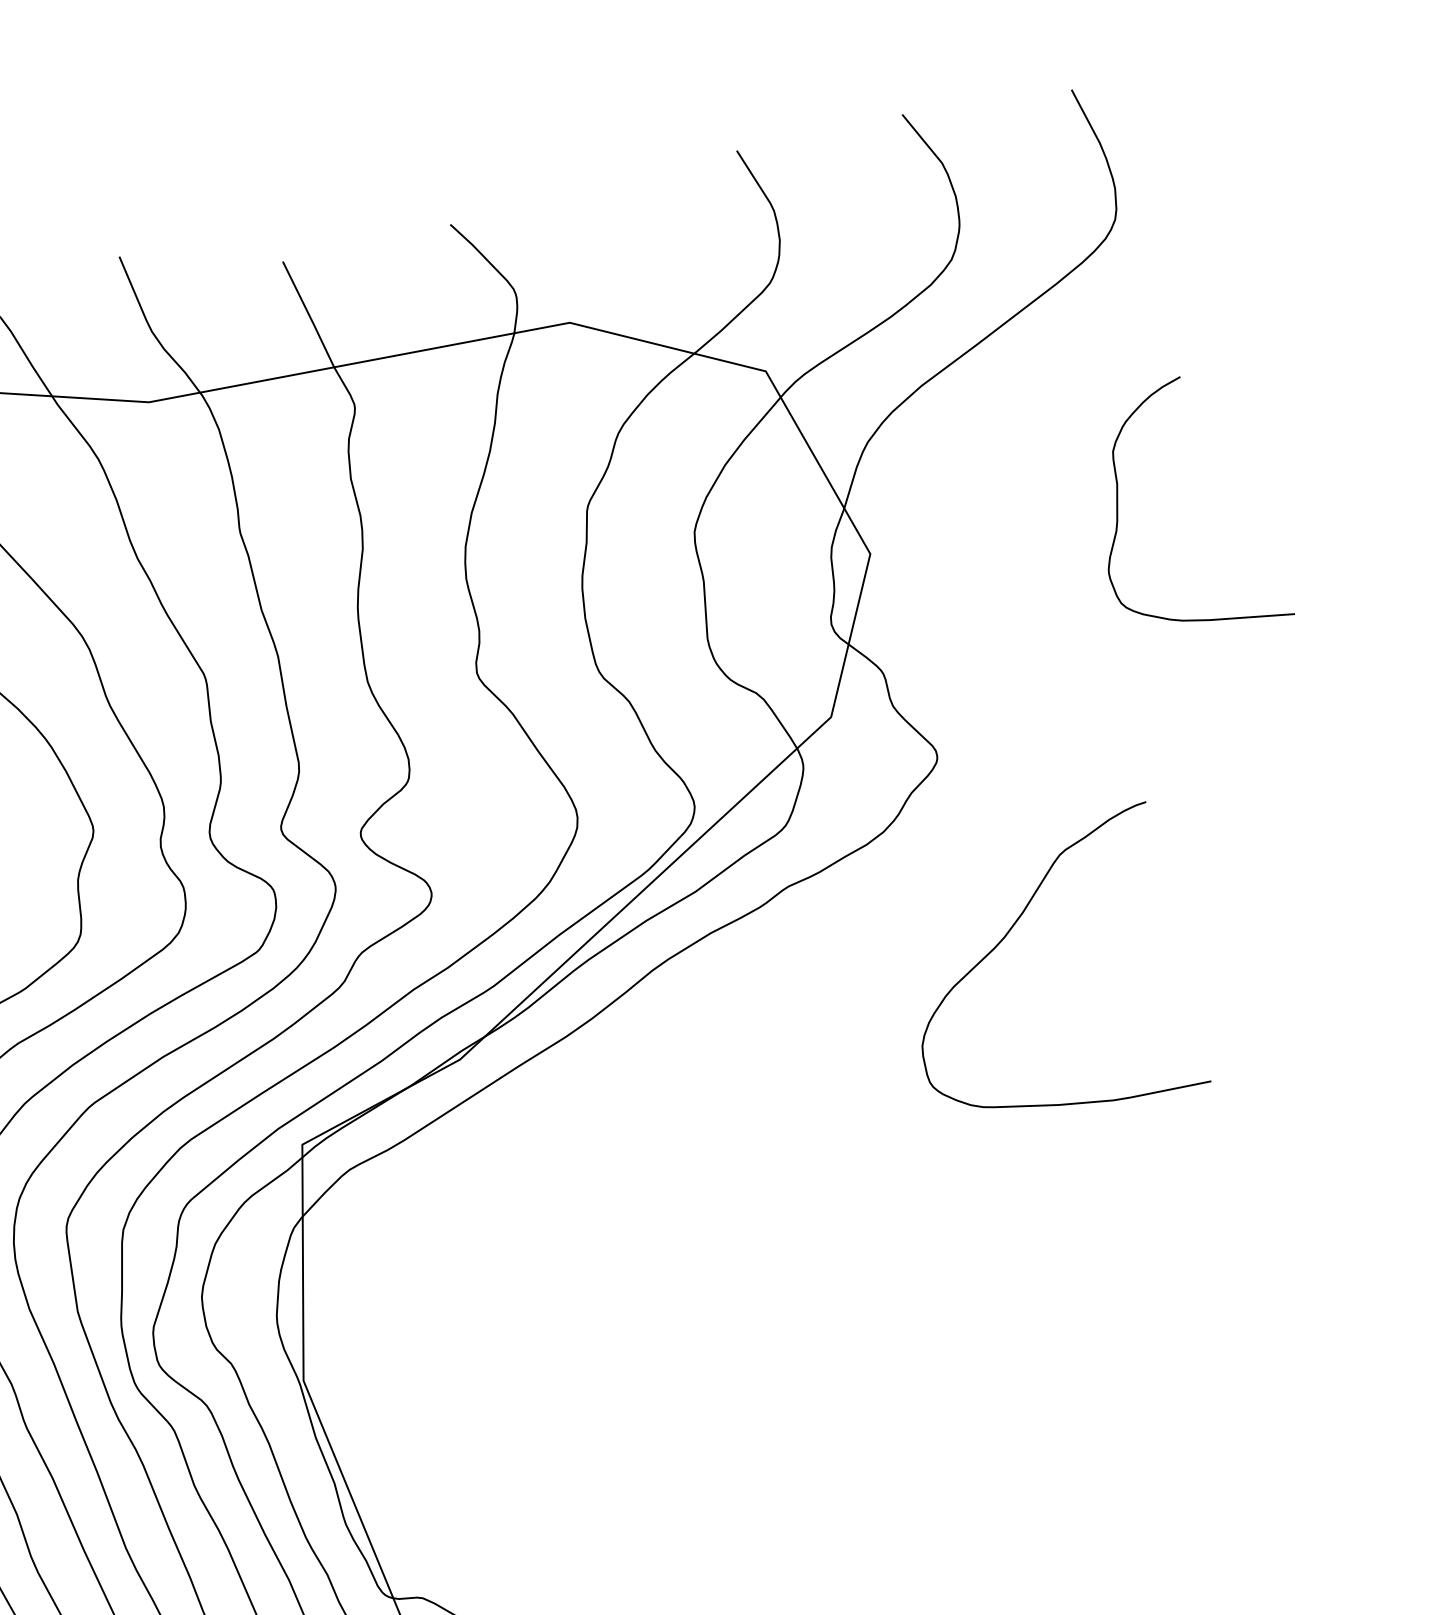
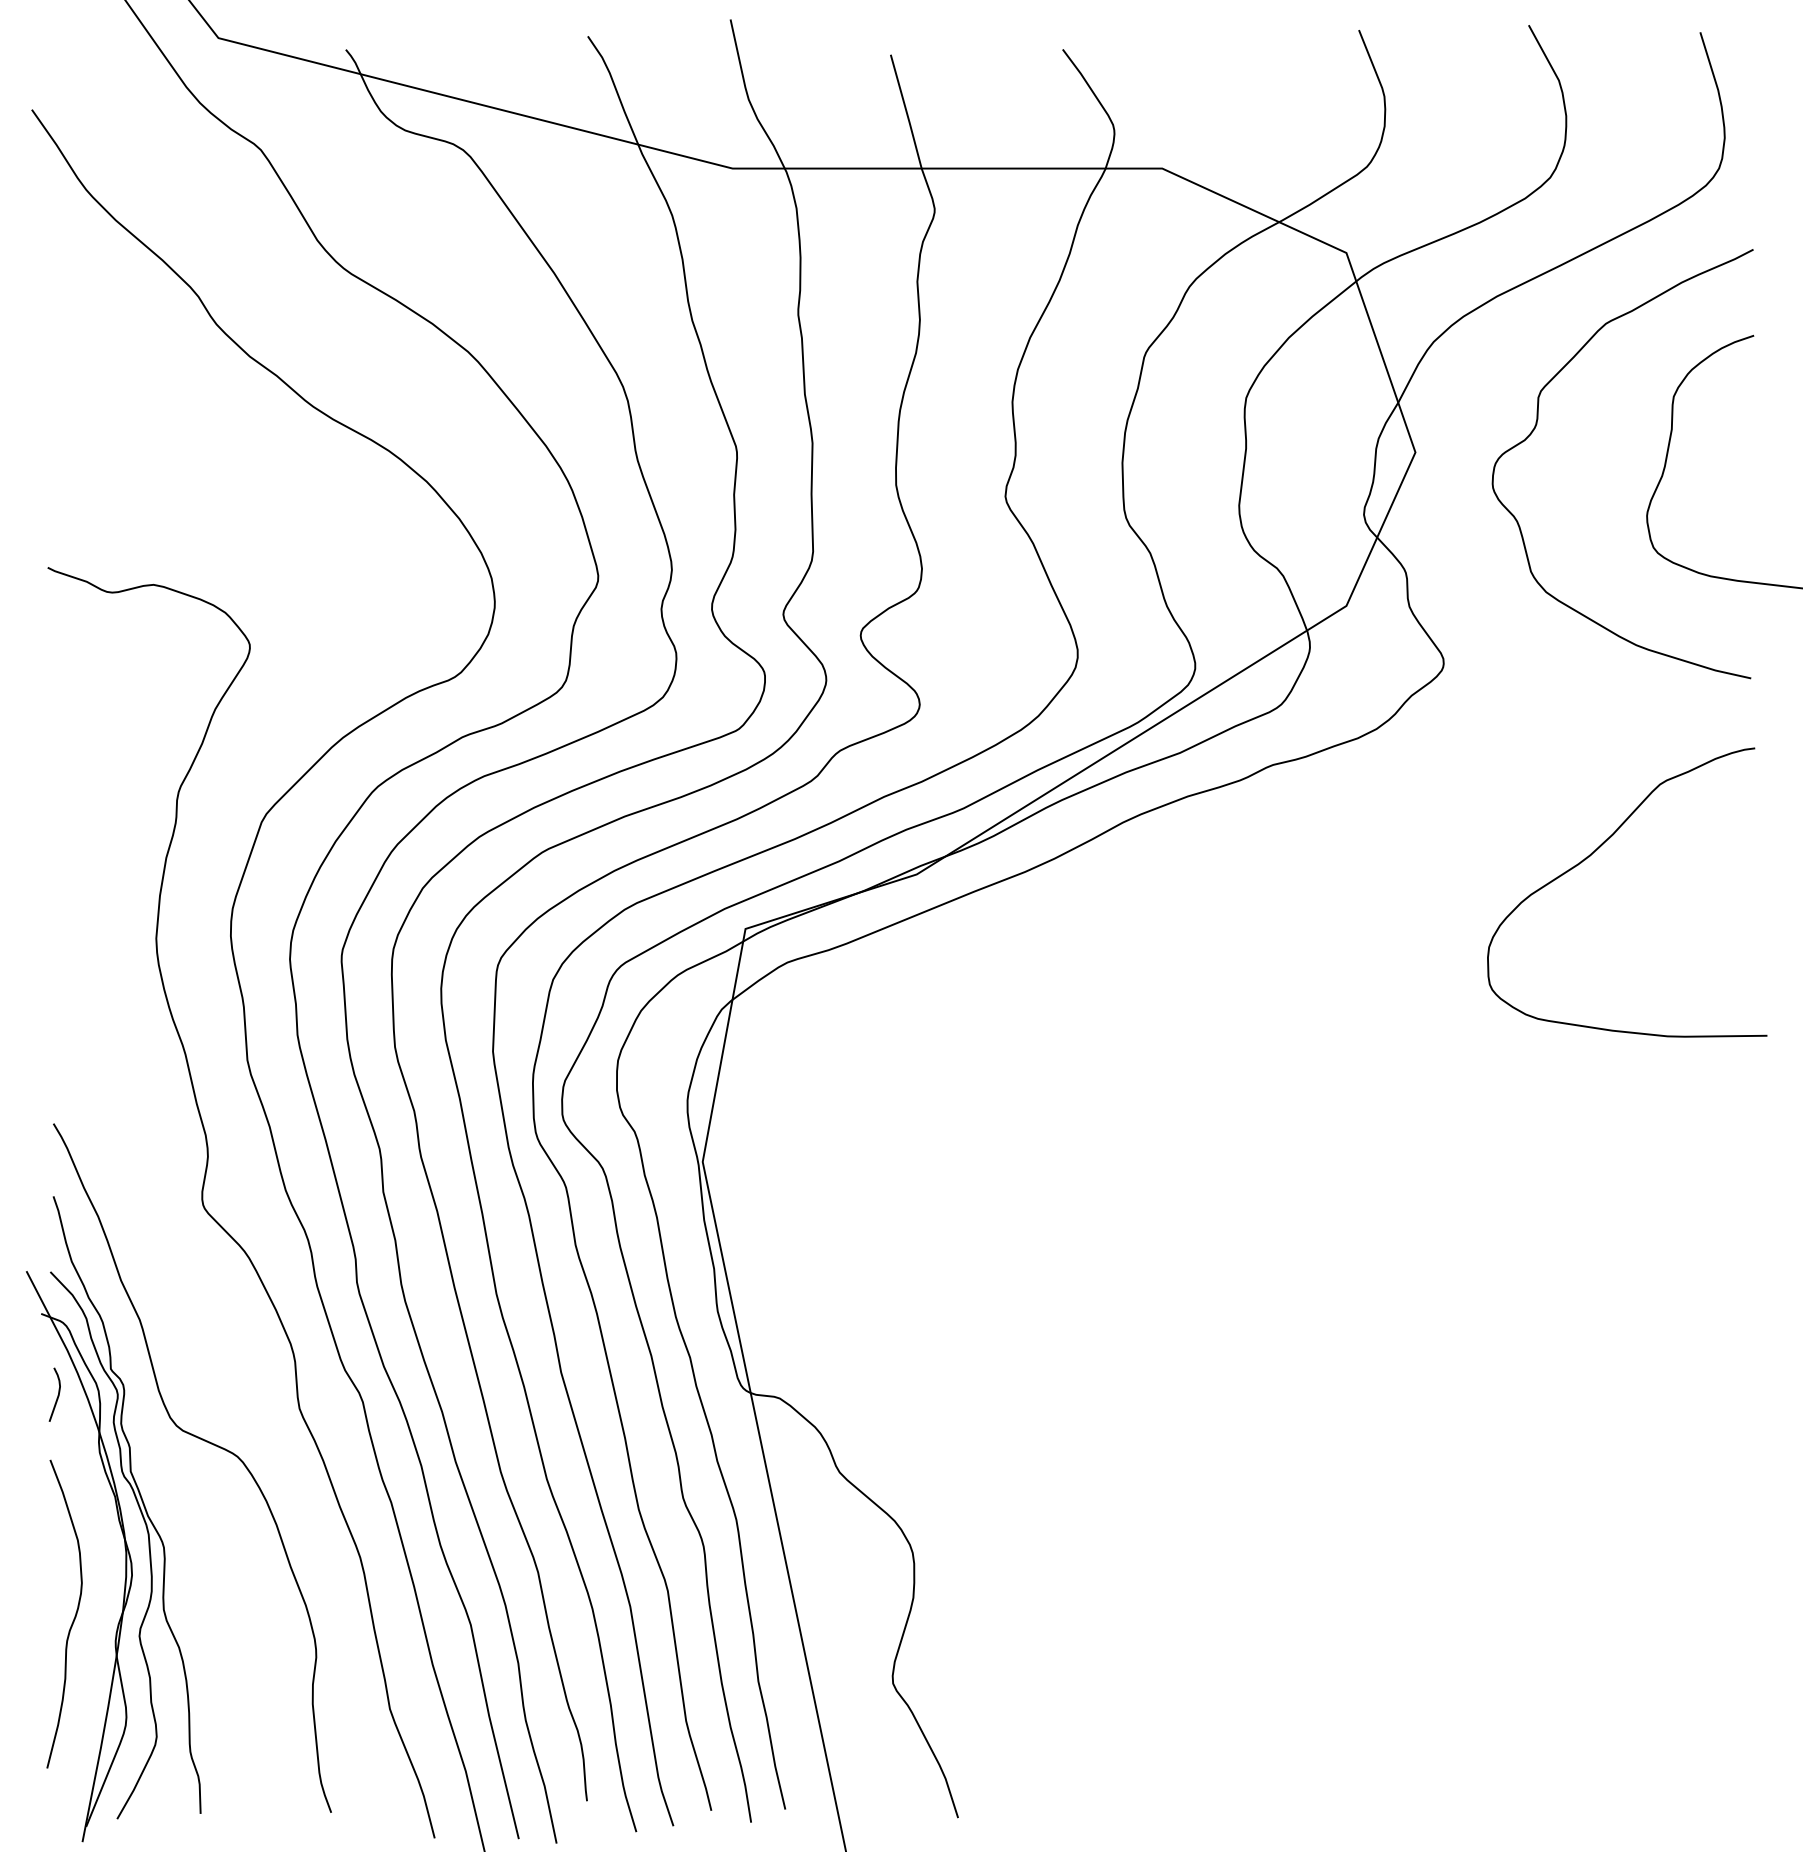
curve: (984, 504) -> (1537, 424), added
curve: (1010, 931) -> (1597, 850), moved

